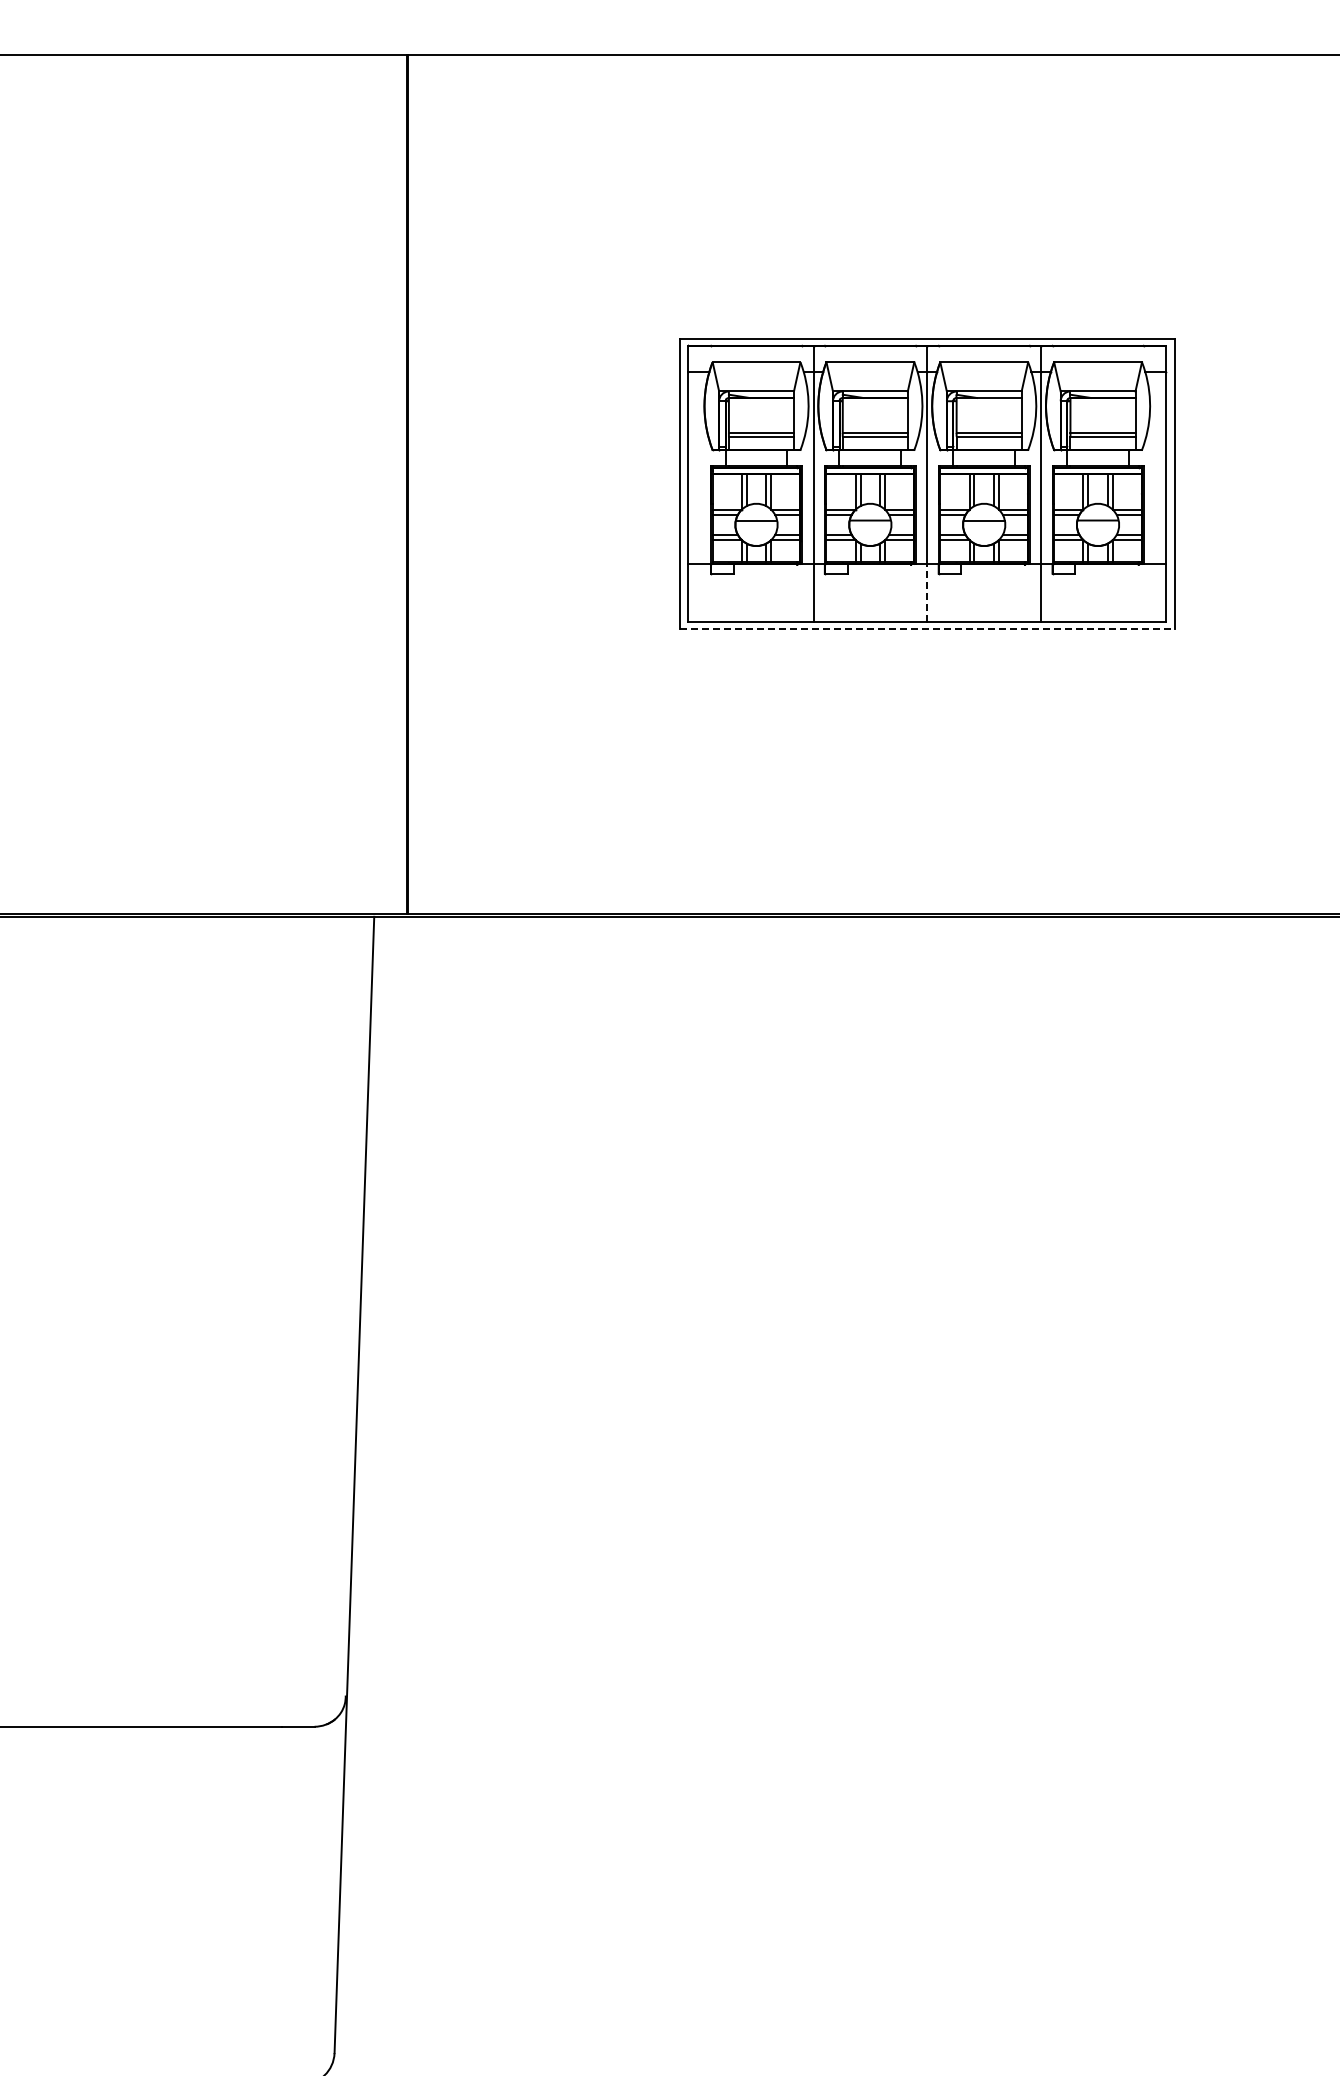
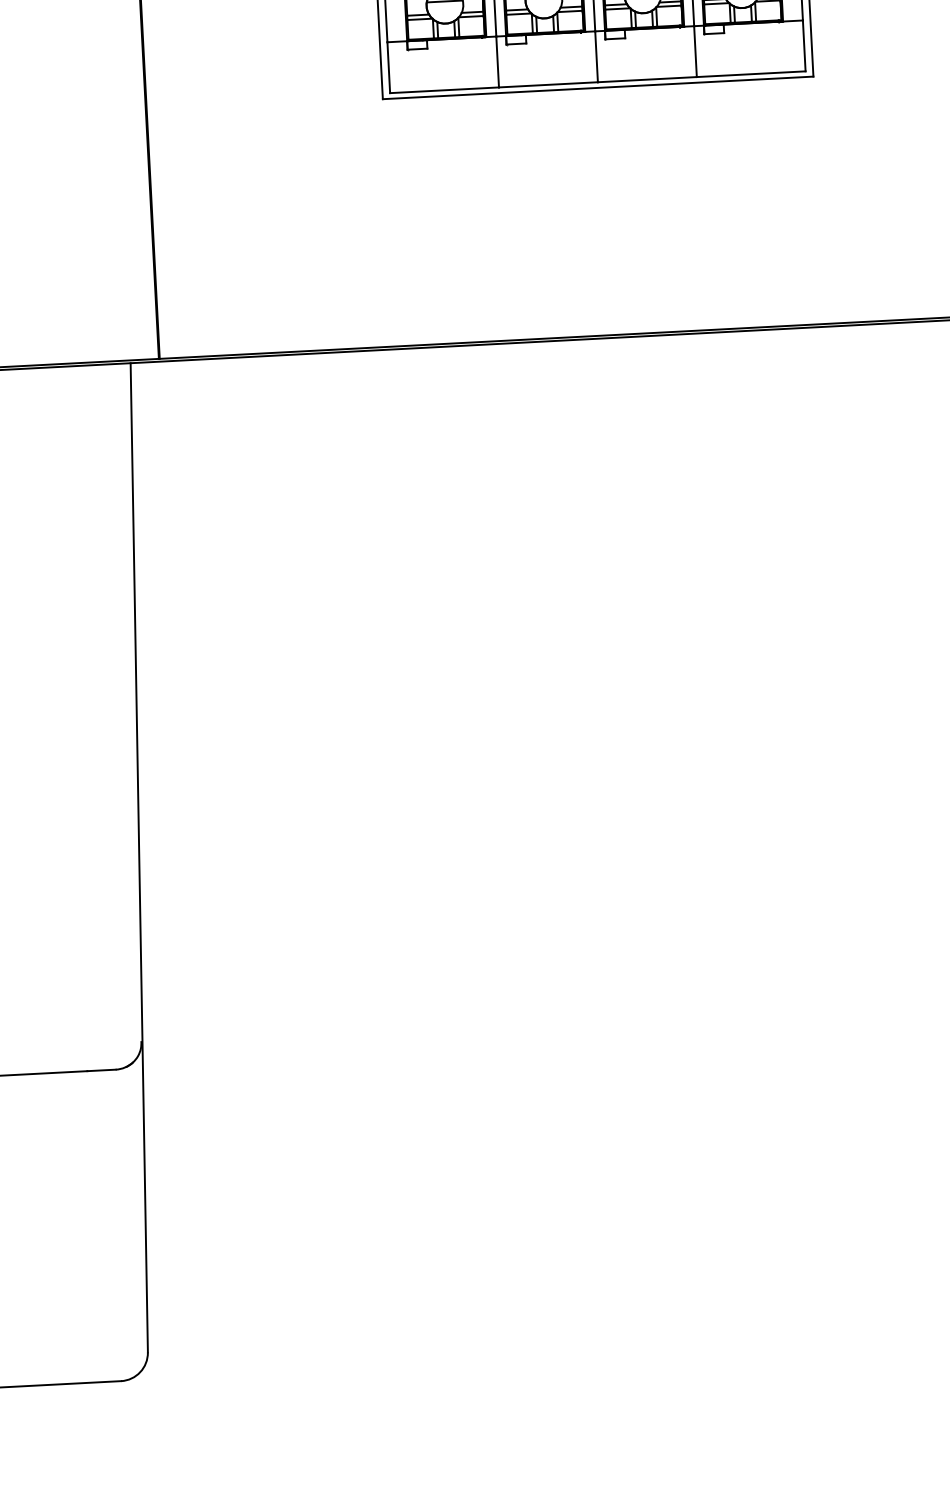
line: (927, 592) -> (596, 56), dashed -> solid
line: (927, 628) -> (598, 87), dashed -> solid

